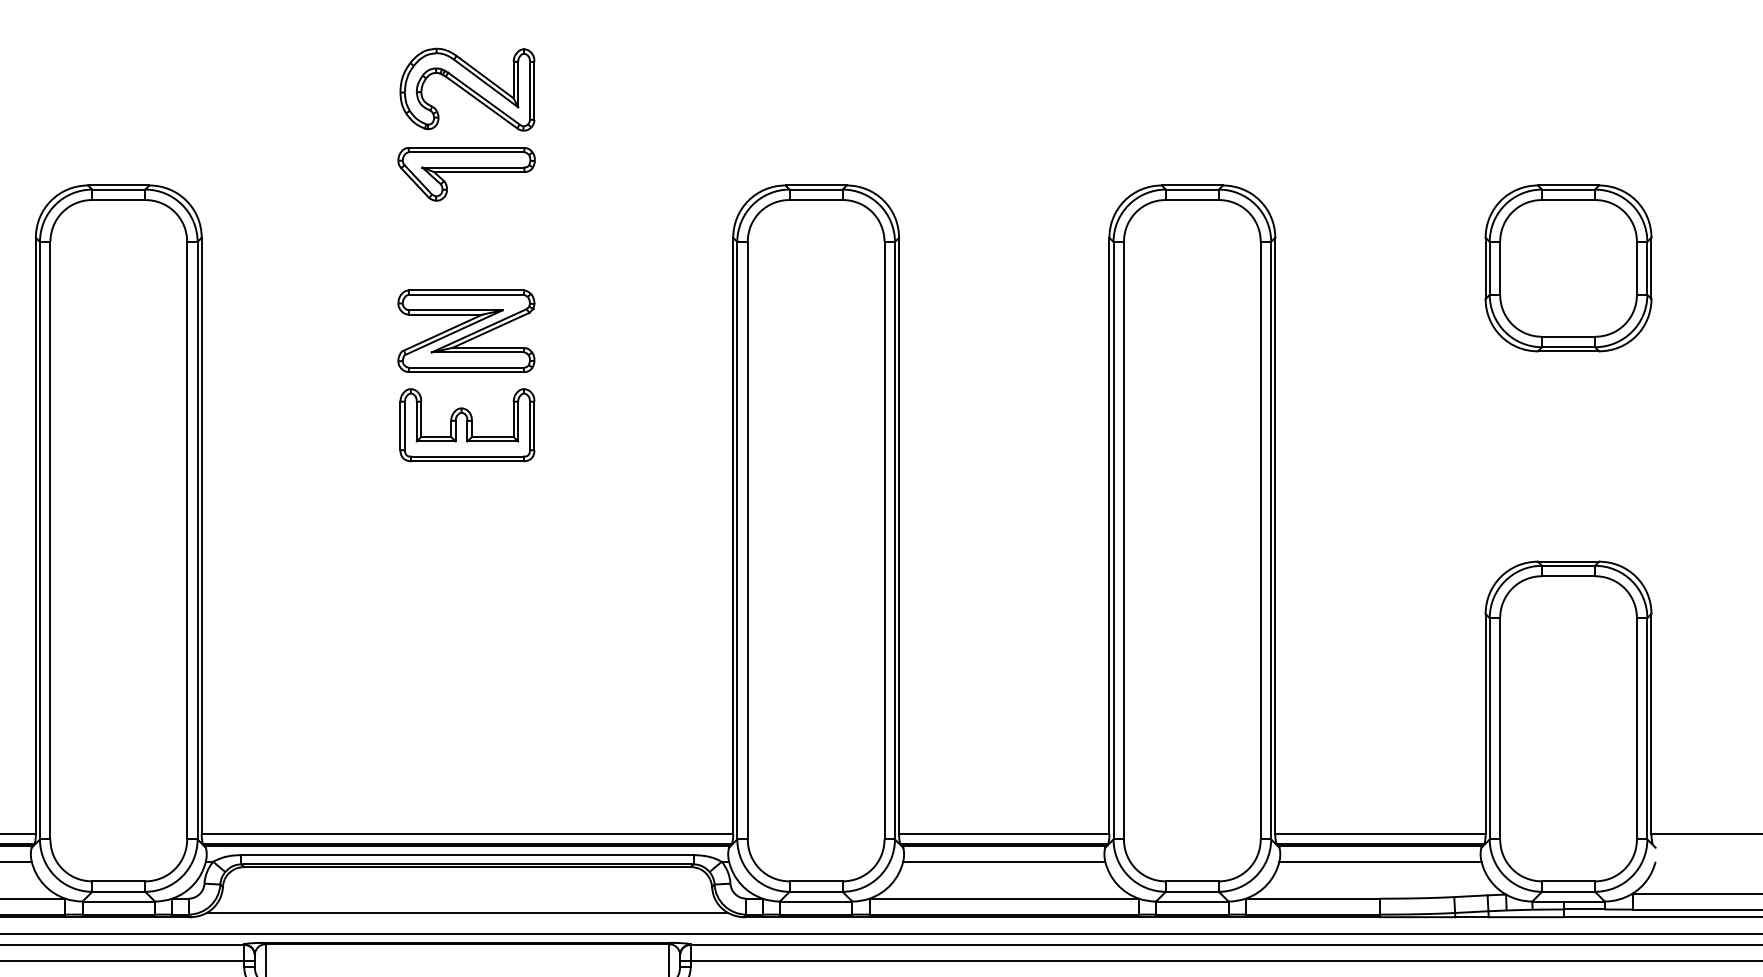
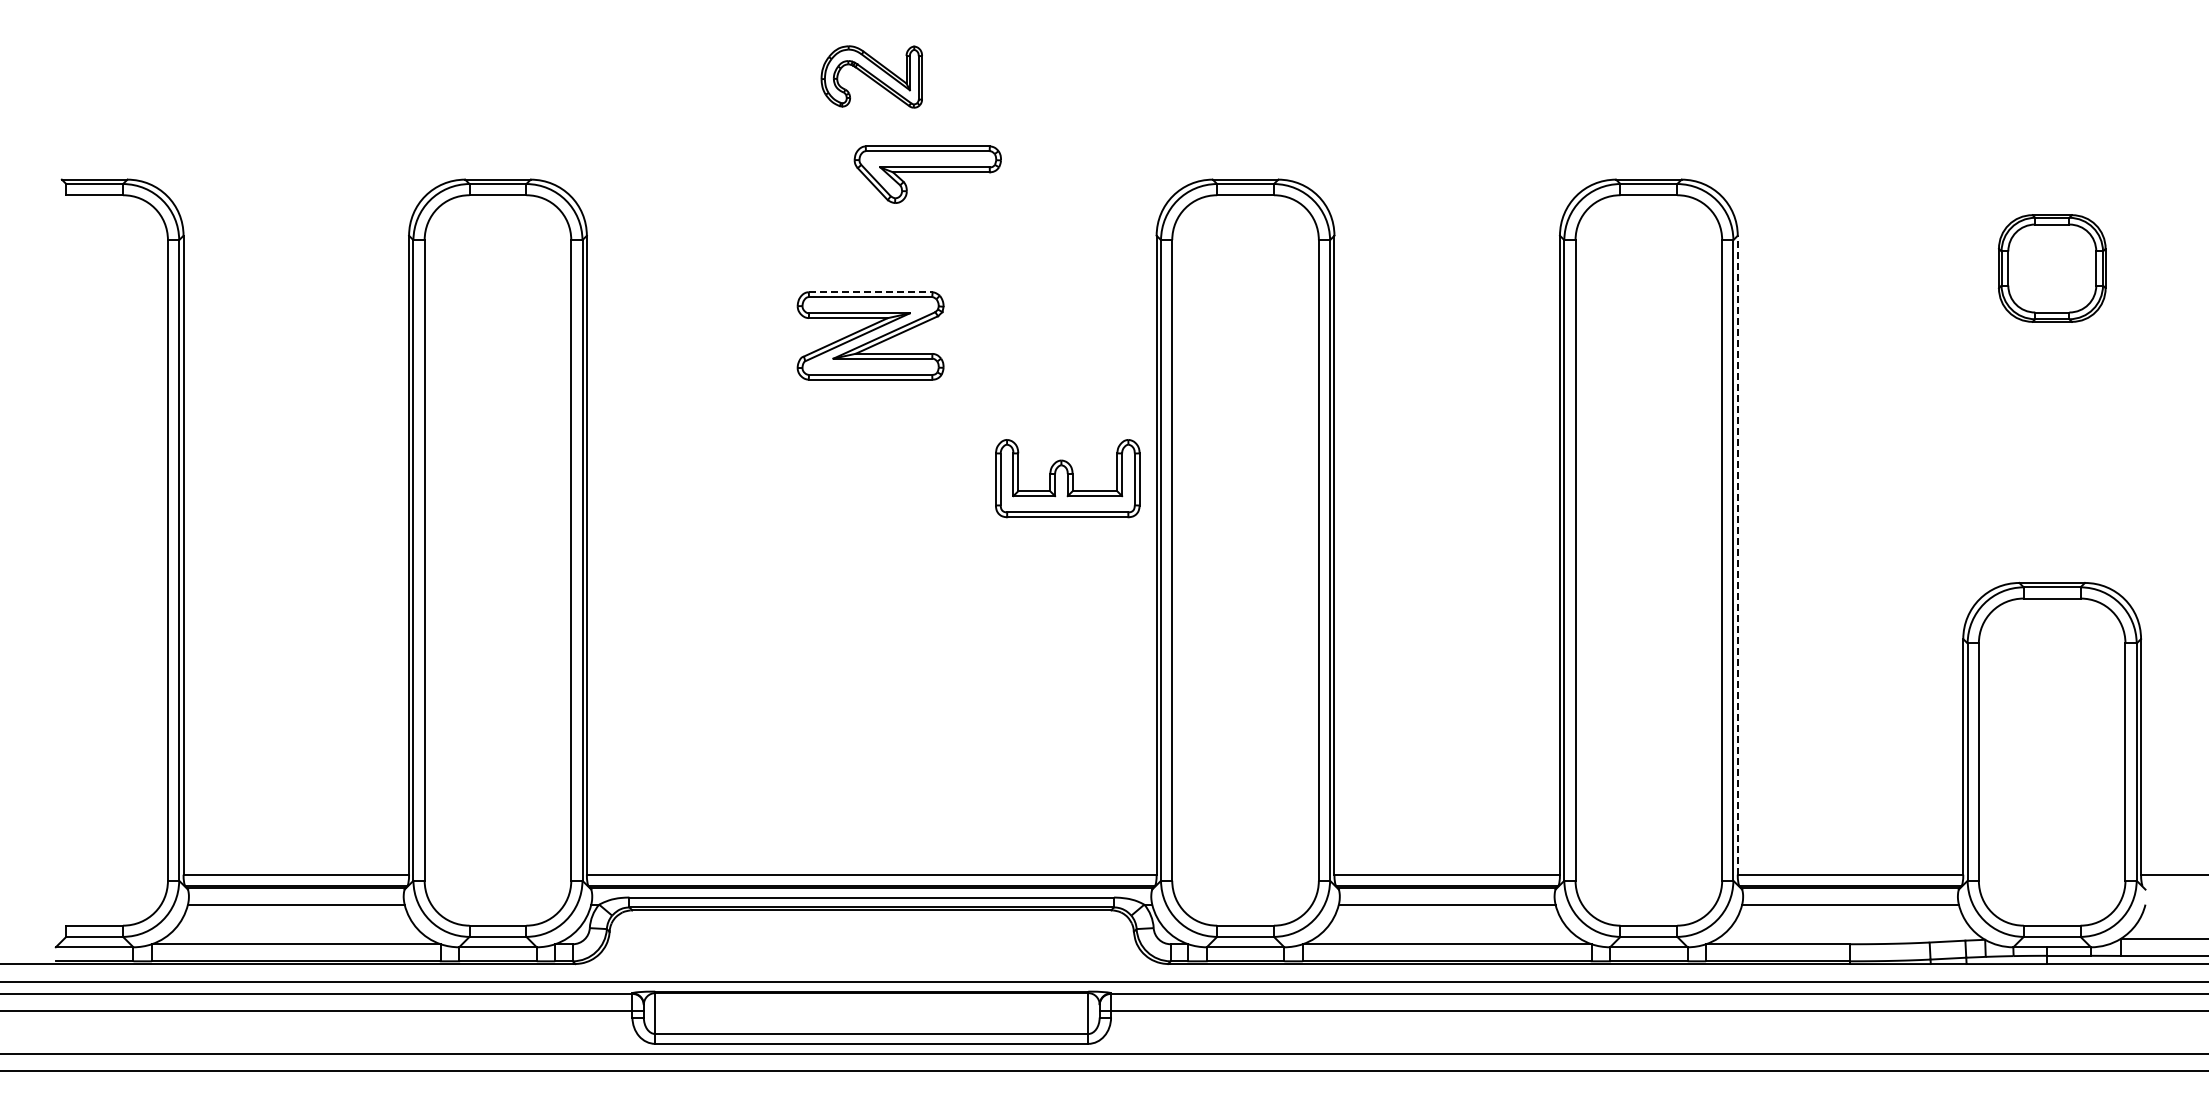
part: (467, 89) -> (871, 76), size x0.7
part: (466, 174) -> (927, 174), moved
part: (1568, 268) -> (2052, 268), size x0.6
line: (466, 290) -> (870, 292), solid -> dashed
part: (467, 425) -> (1067, 478), moved
line: (1275, 535) -> (1737, 554), solid -> dashed
line: (467, 912) -> (871, 959), removed

